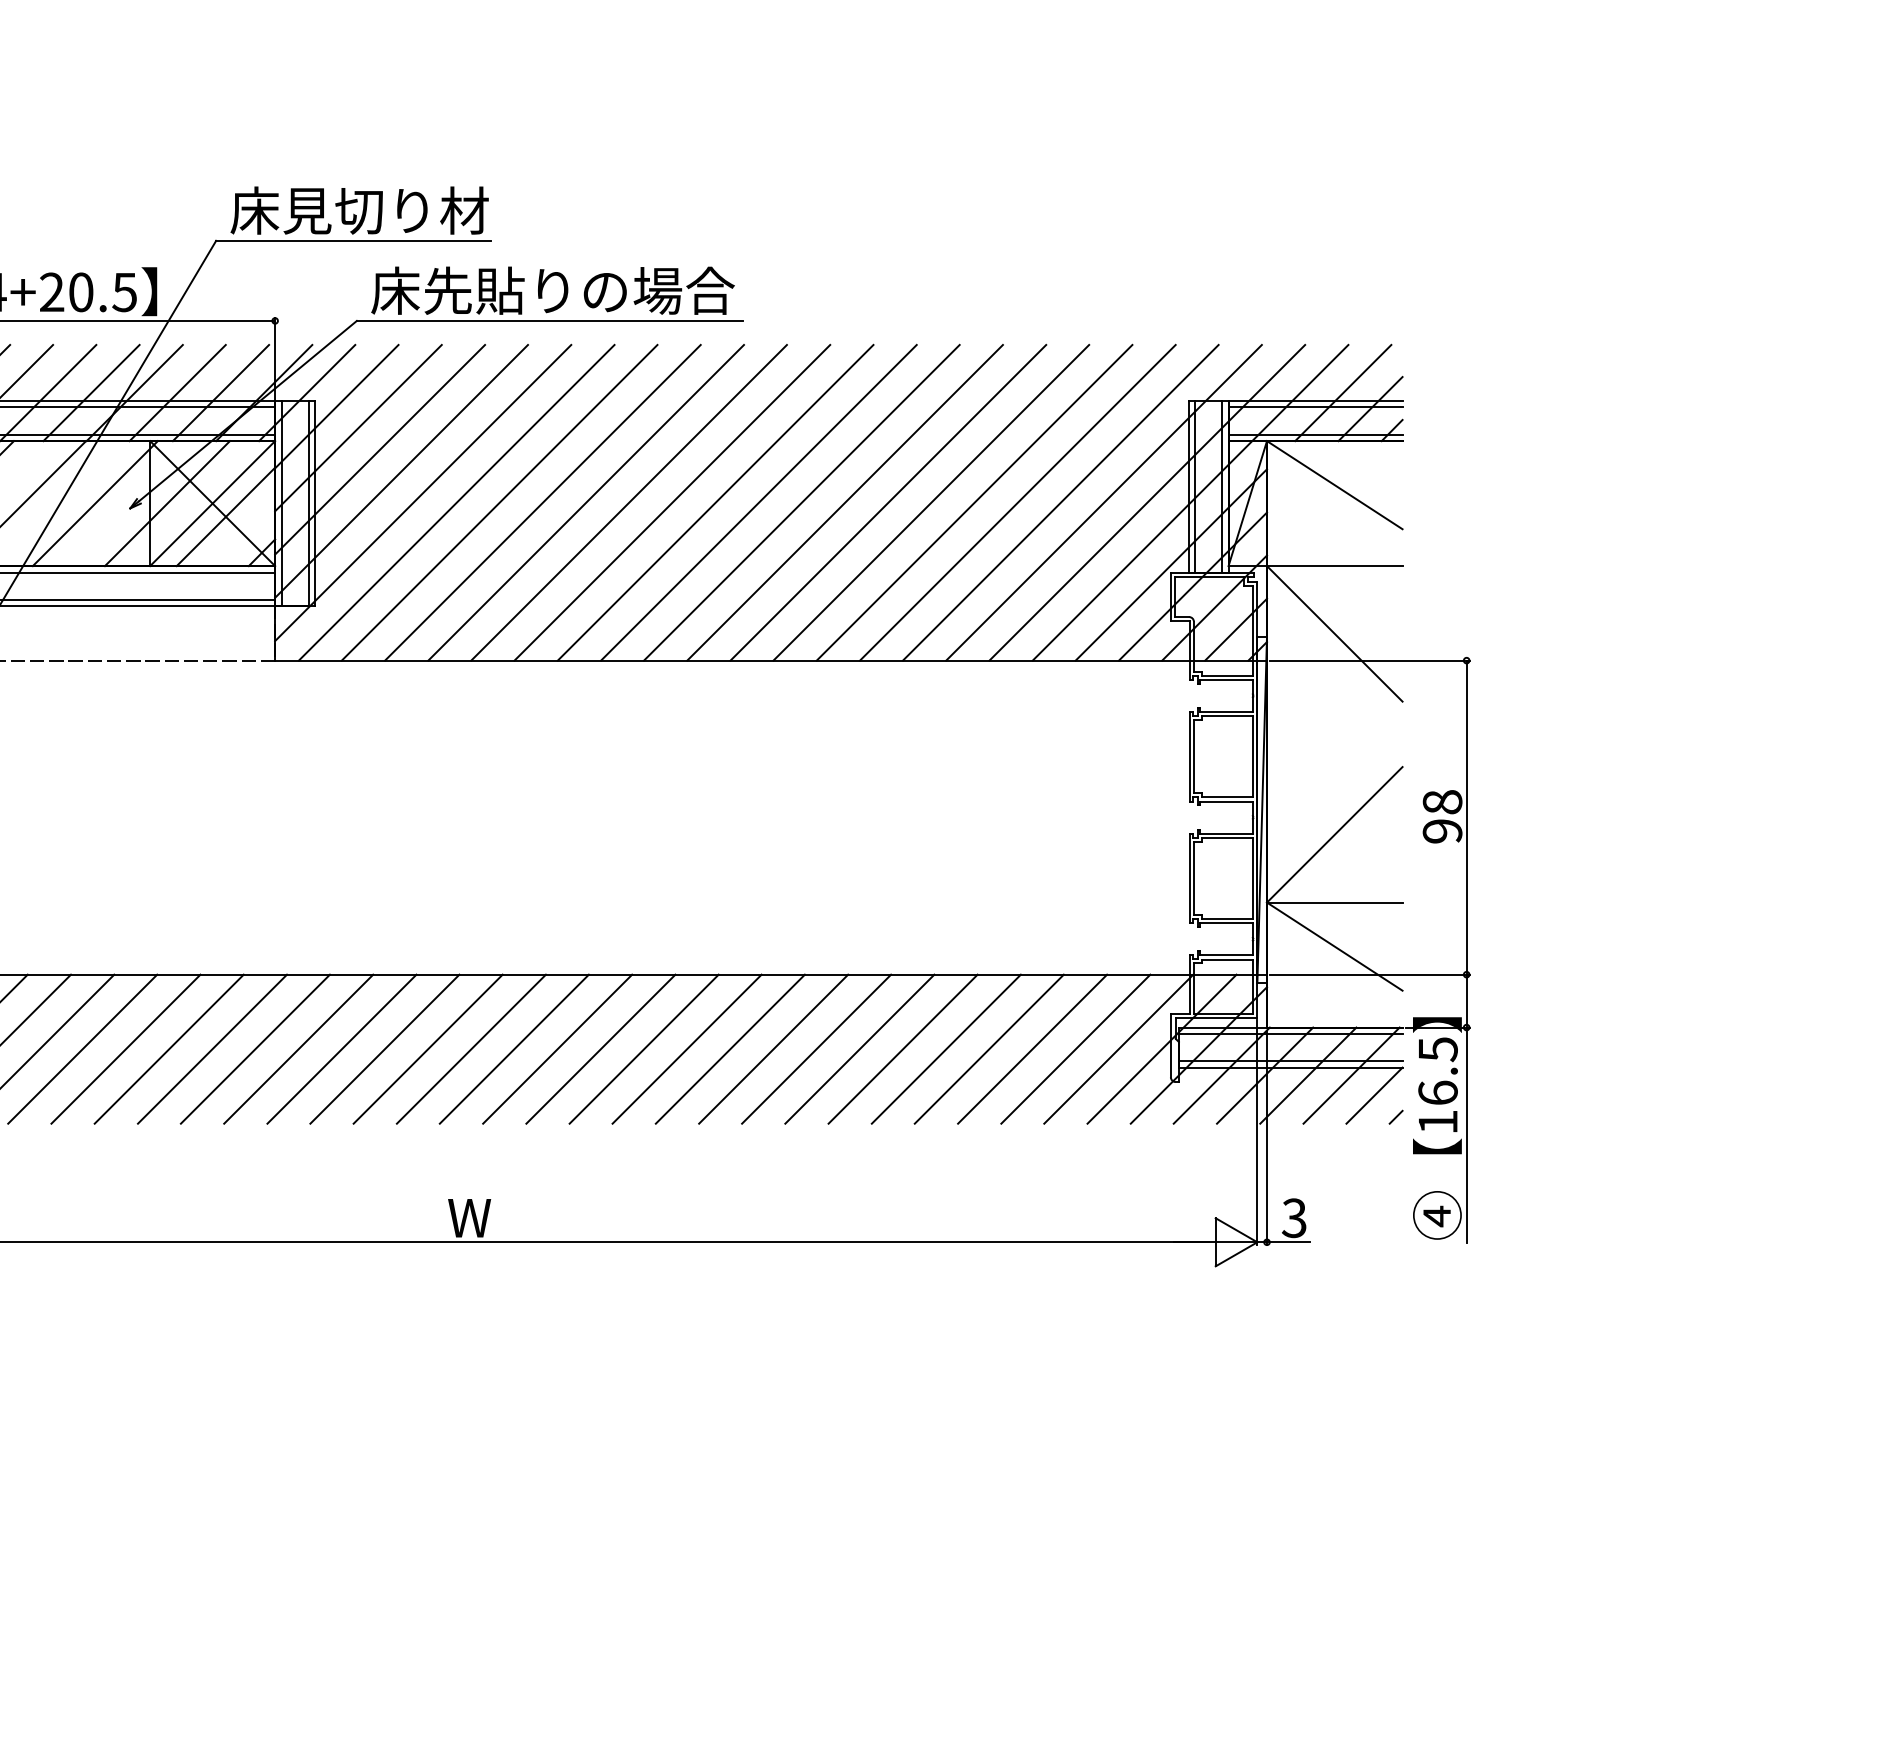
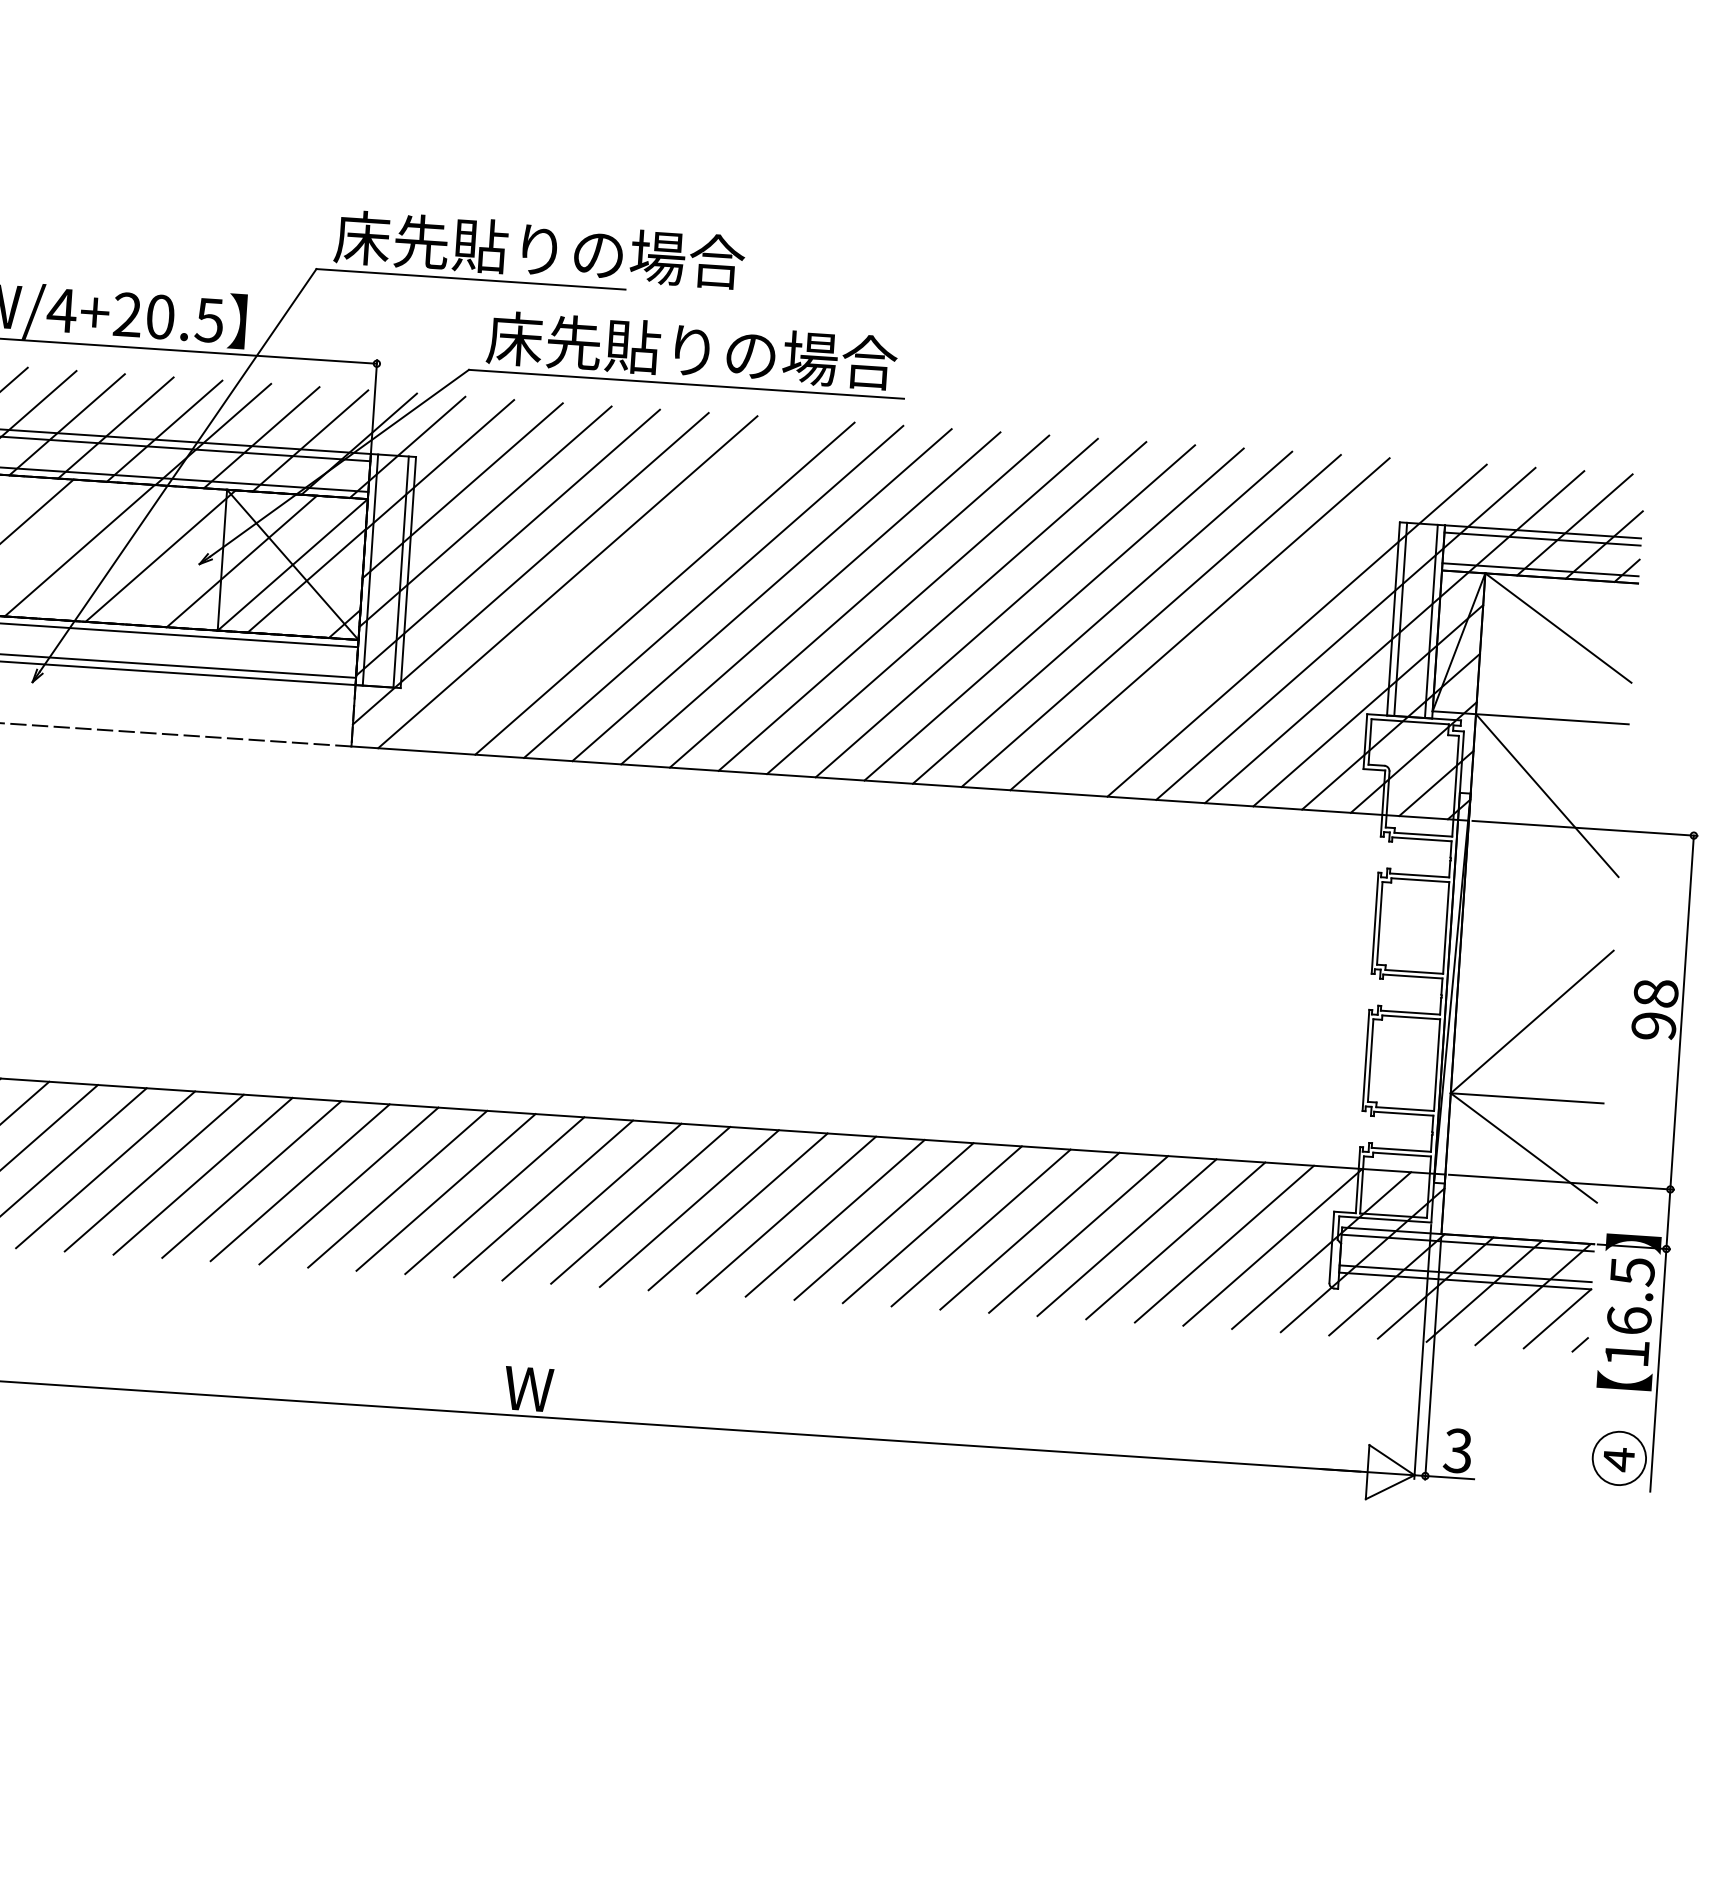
text: (438, 210) -> (569, 251), 床見切り材 -> 床先貼りの場合
line: (499, 502) -> (616, 585), removed
line: (1060, 502) -> (1248, 627), removed

